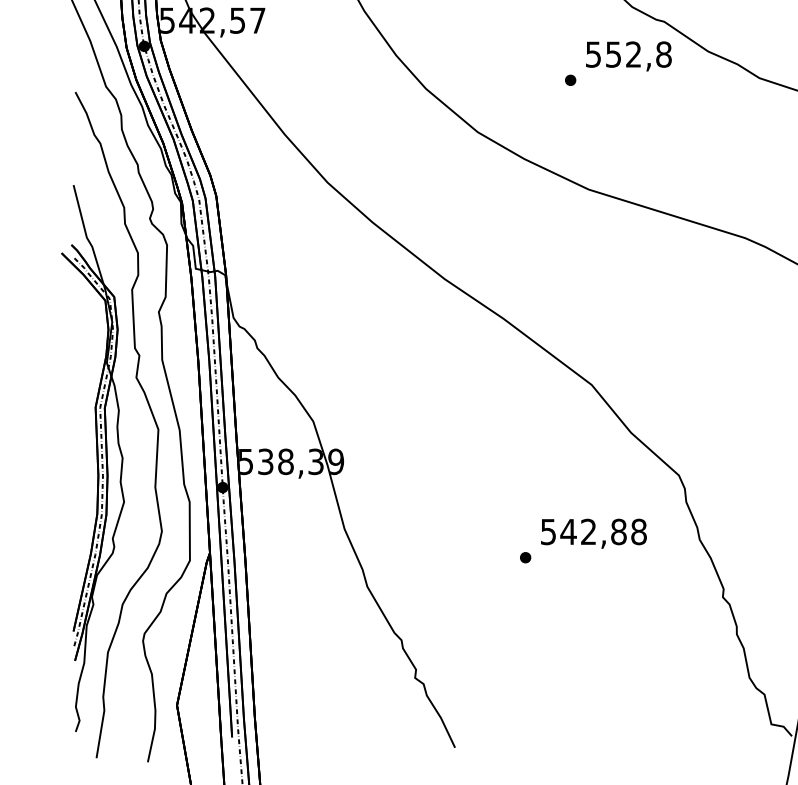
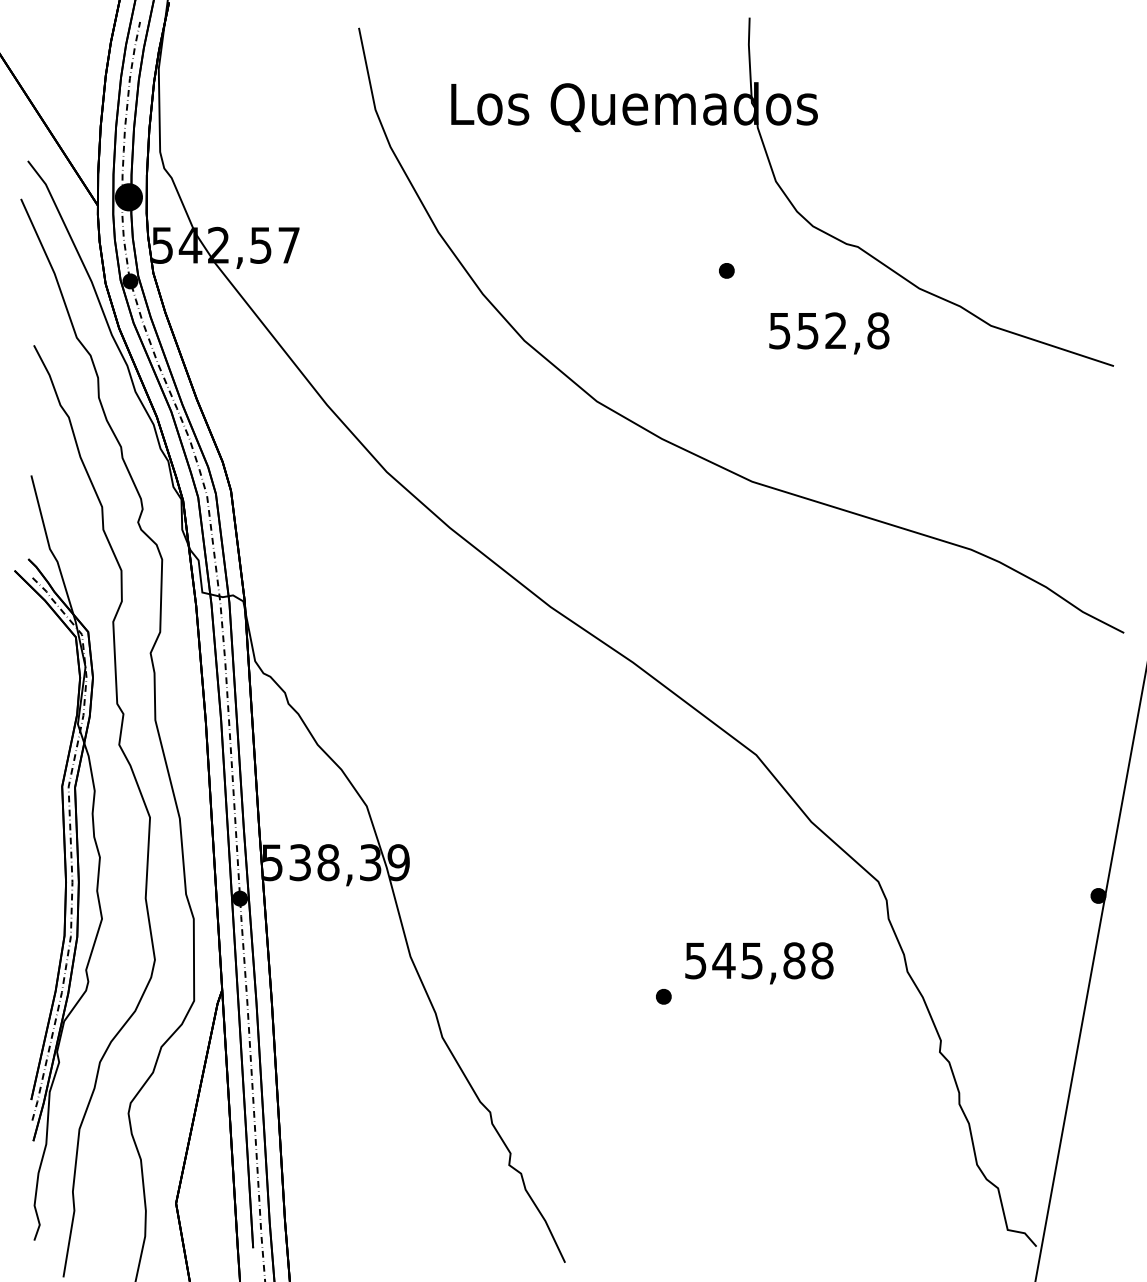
text: (629, 56) -> (829, 333), moved
part: (570, 80) -> (726, 270), moved
text: (588, 531) -> (751, 960), 542,88 -> 545,88

